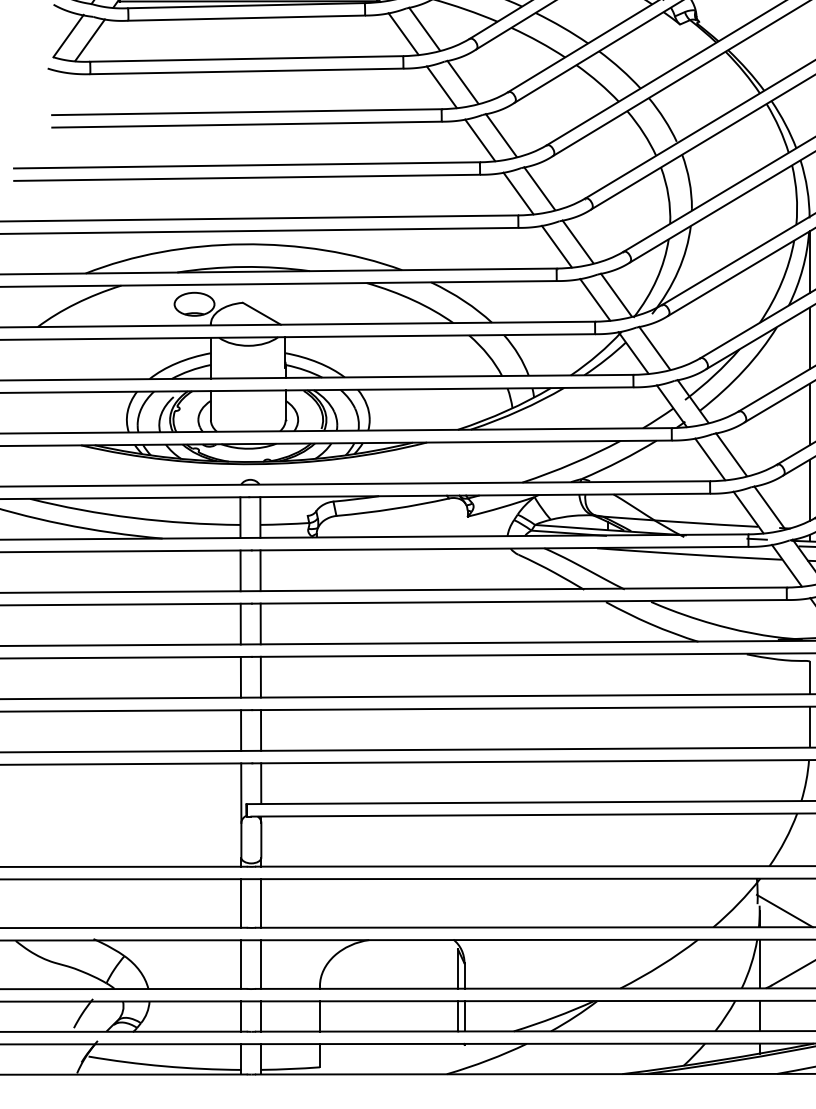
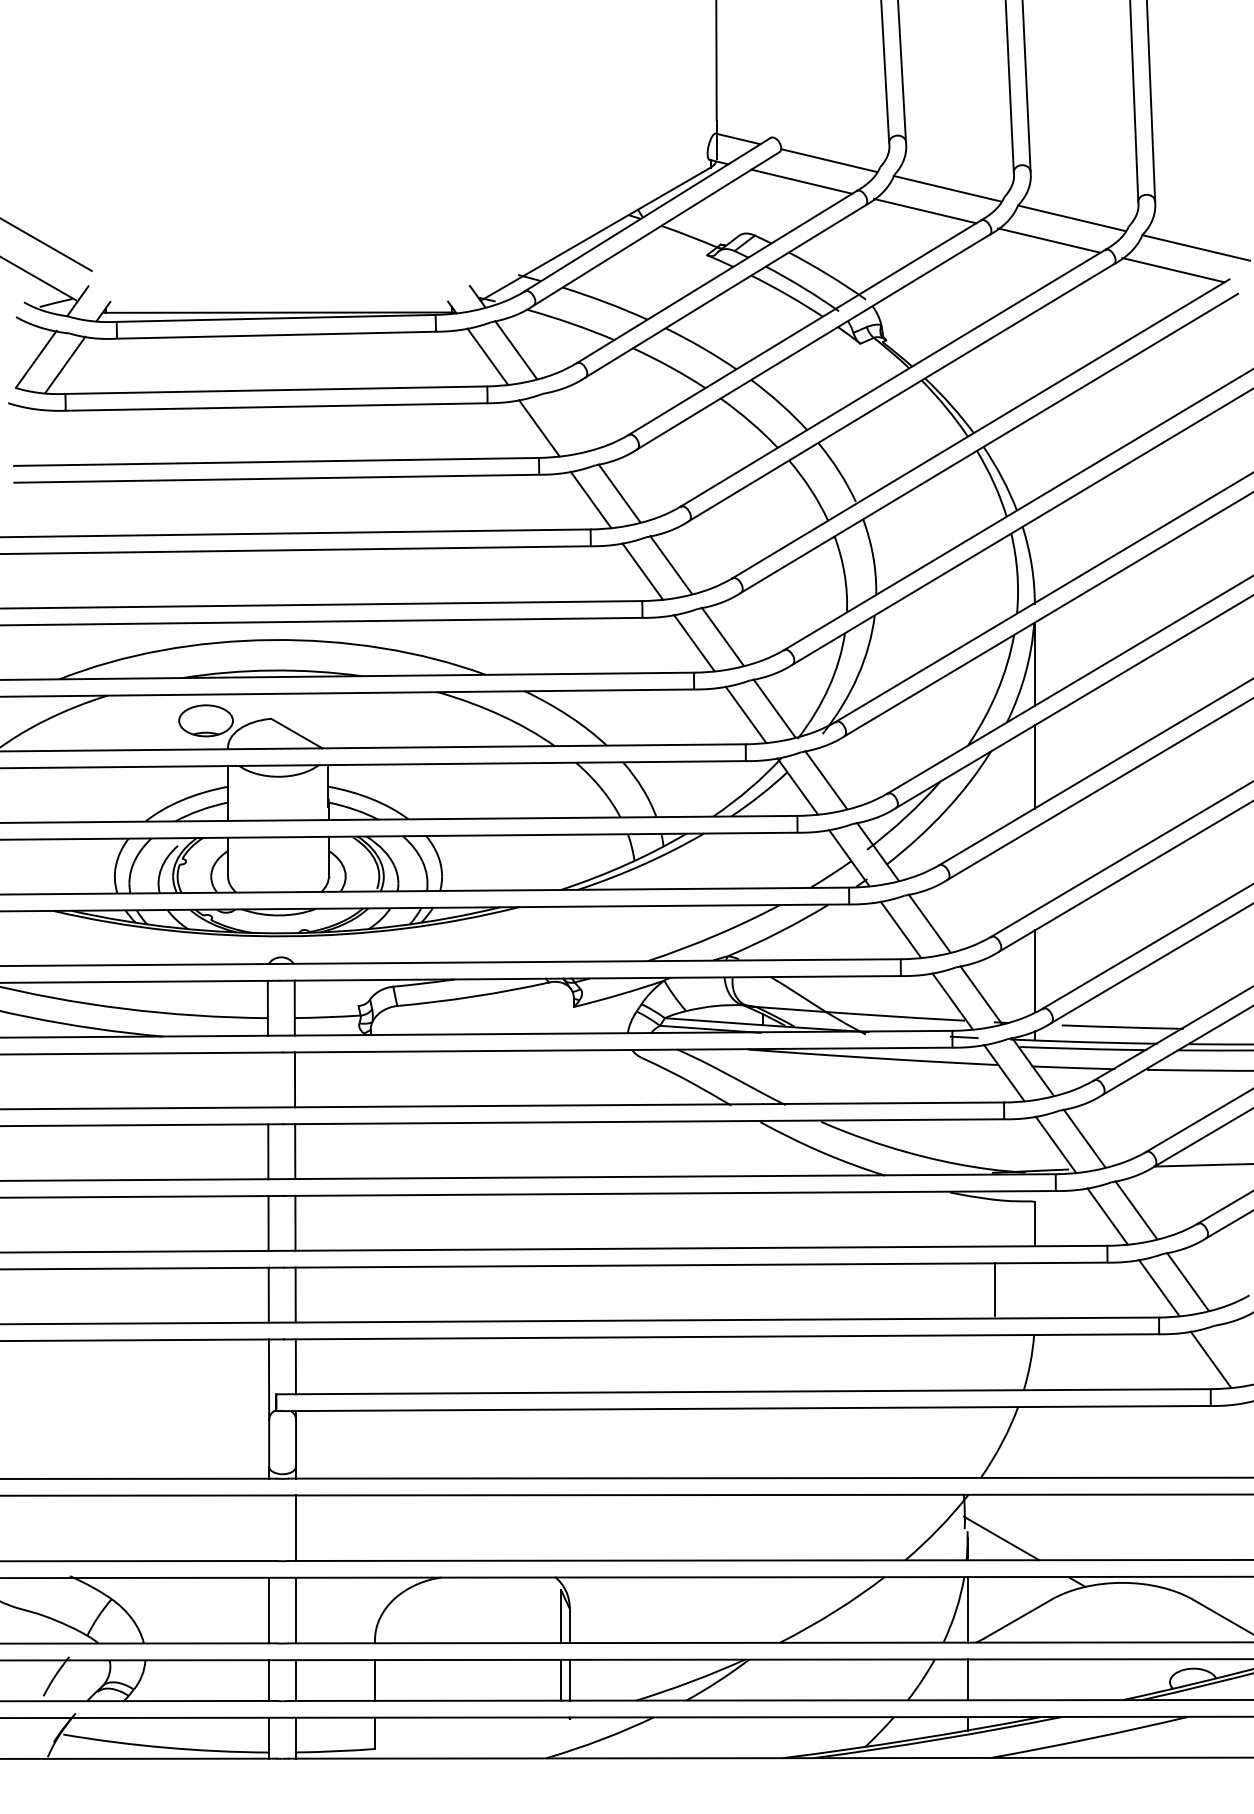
line: (462, 82) -> (567, 421), removed
line: (809, 414) -> (1034, 869), removed
line: (240, 570) -> (268, 1079), removed
line: (809, 726) -> (994, 1289), moved
line: (241, 902) -> (269, 1527), removed

